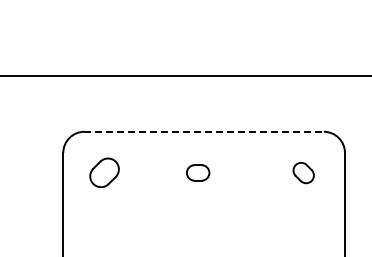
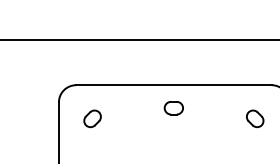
line: (204, 131) -> (174, 84), dashed -> solid
part: (198, 172) -> (174, 107), moved
part: (104, 173) -> (92, 119), size x0.71

